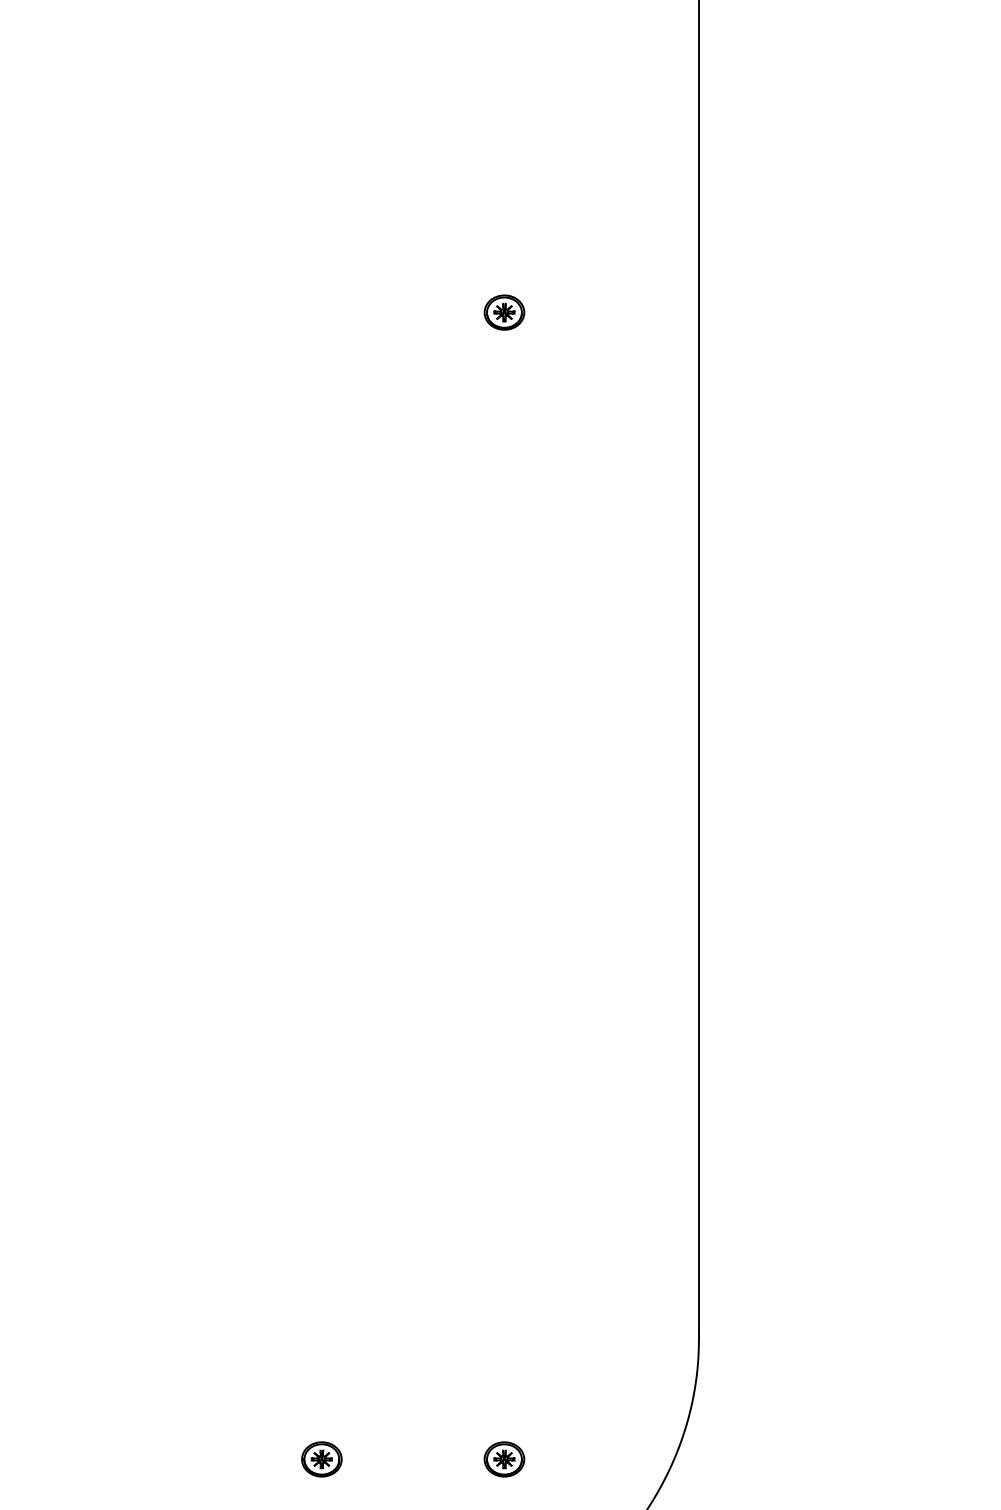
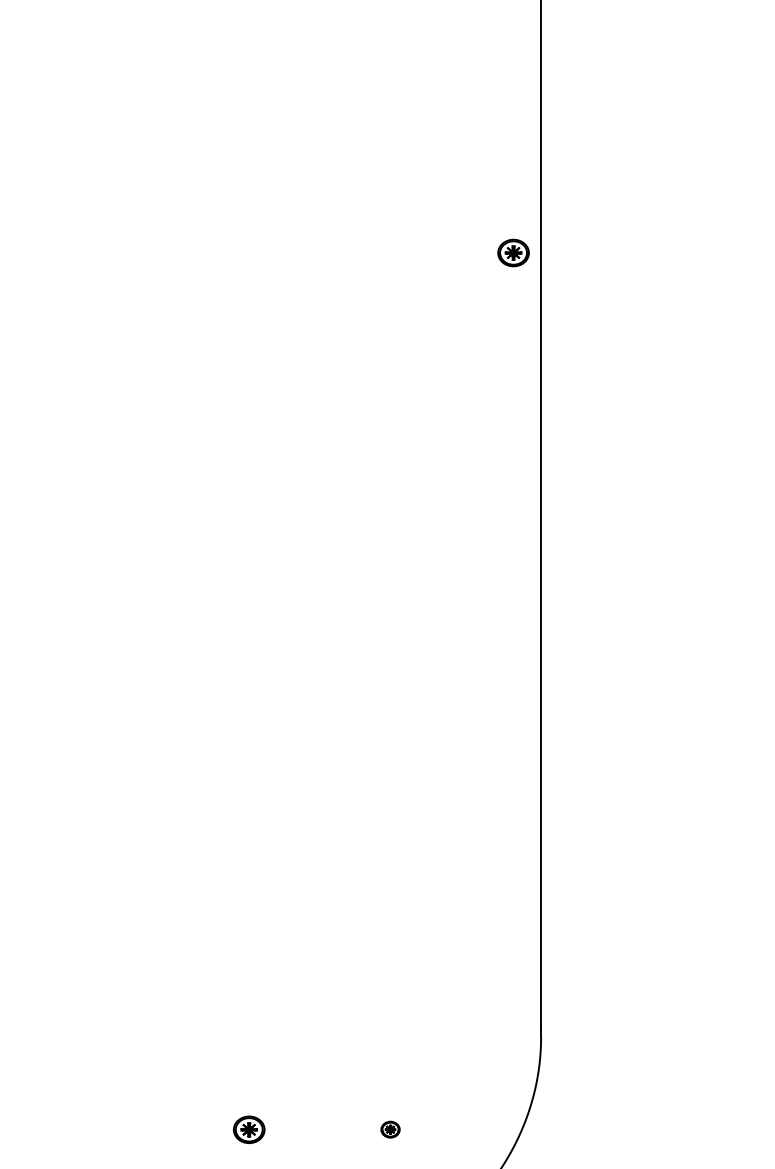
part: (504, 311) -> (513, 252), moved
part: (504, 1459) -> (390, 1129), size x0.6

